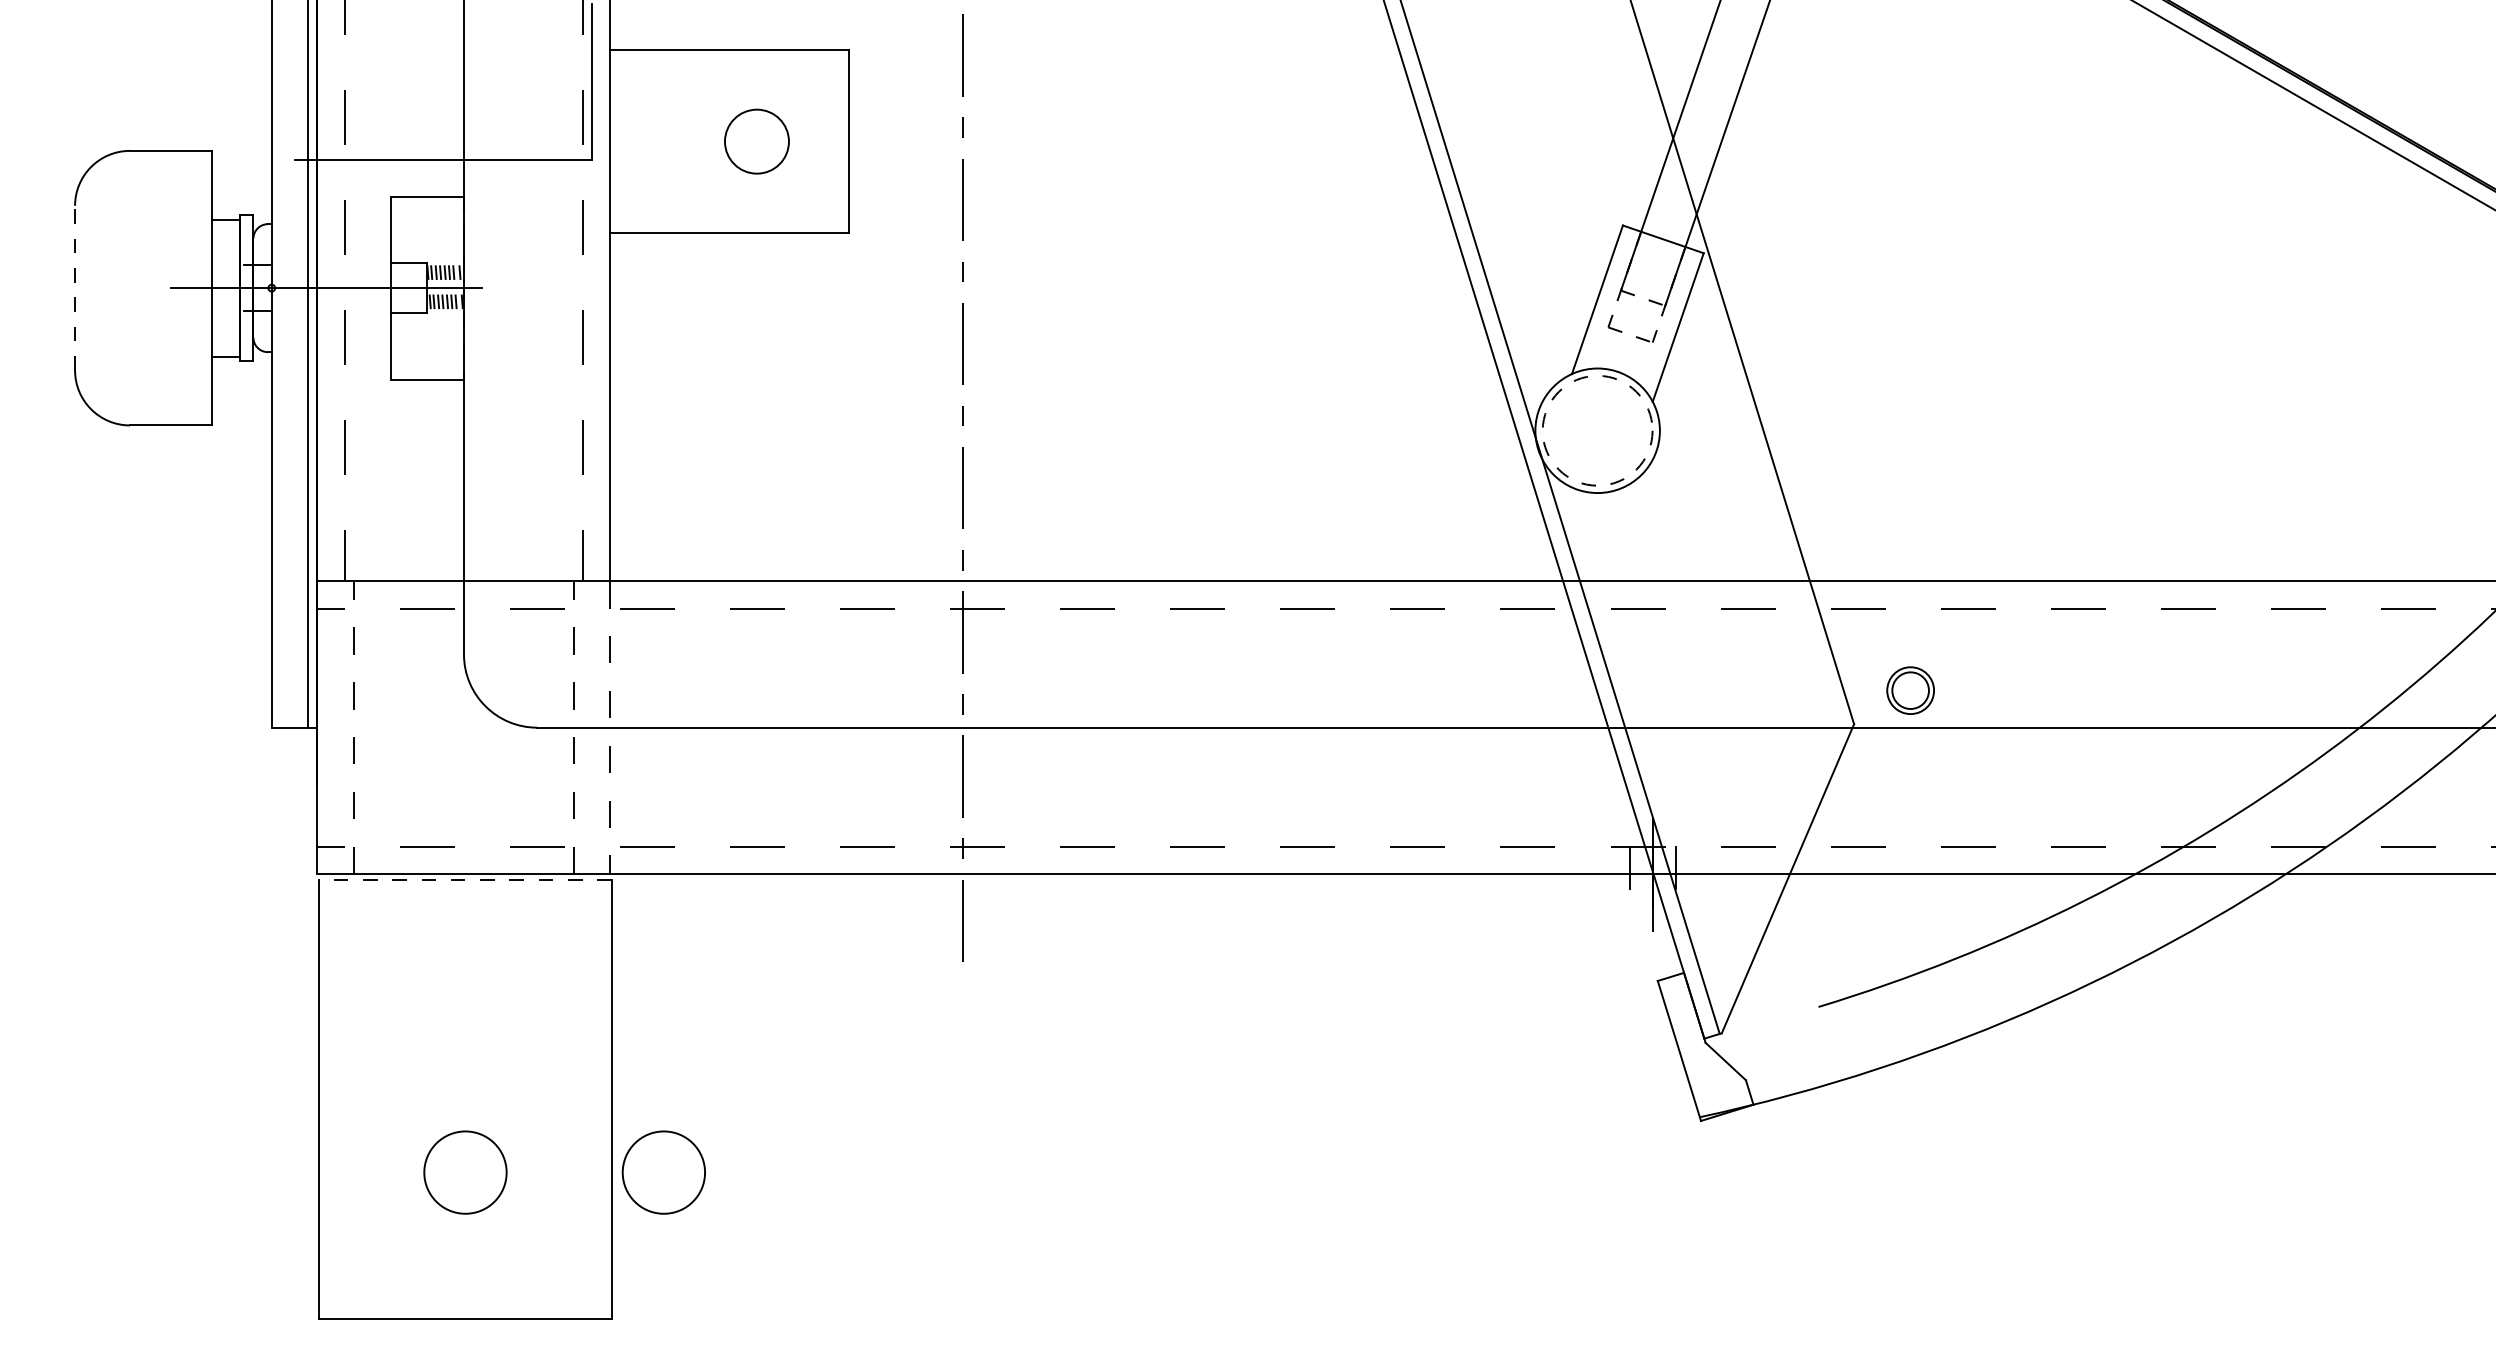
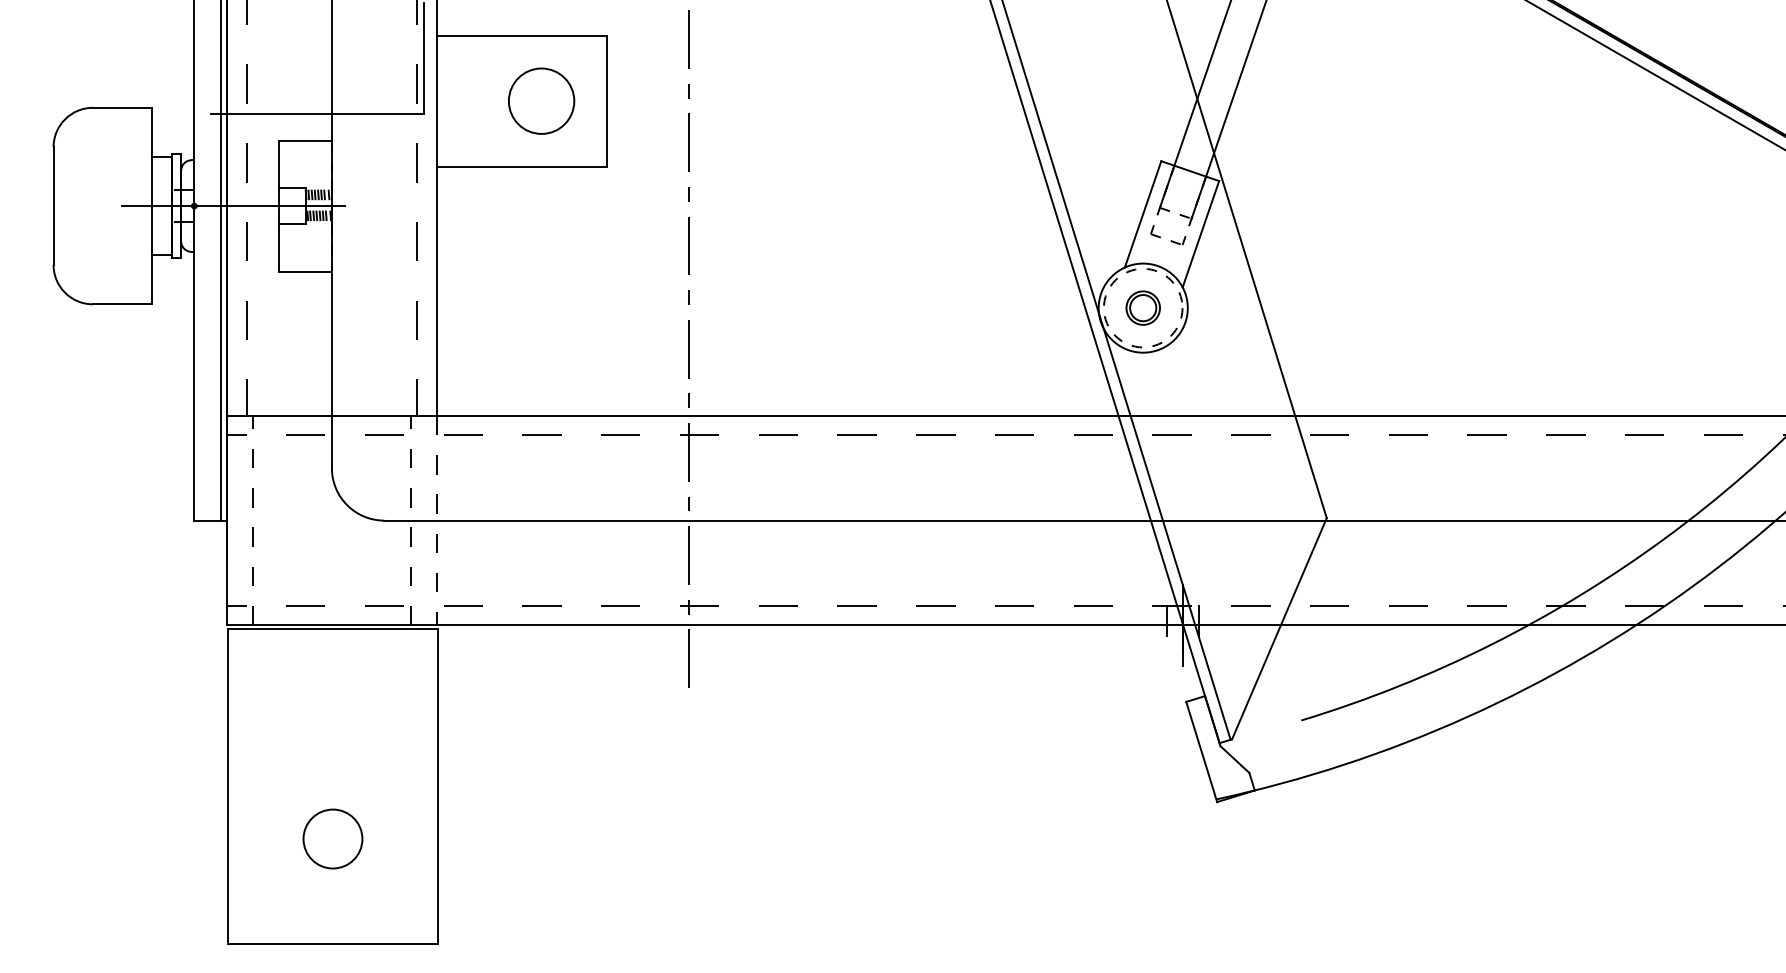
circle: (756, 140) -> (541, 100), size x1.43
line: (74, 288) -> (53, 206), dashed -> solid
part: (1909, 689) -> (1142, 307), moved
line: (464, 879) -> (332, 629), dashed -> solid
circle: (663, 1171) -> (474, 838), removed

